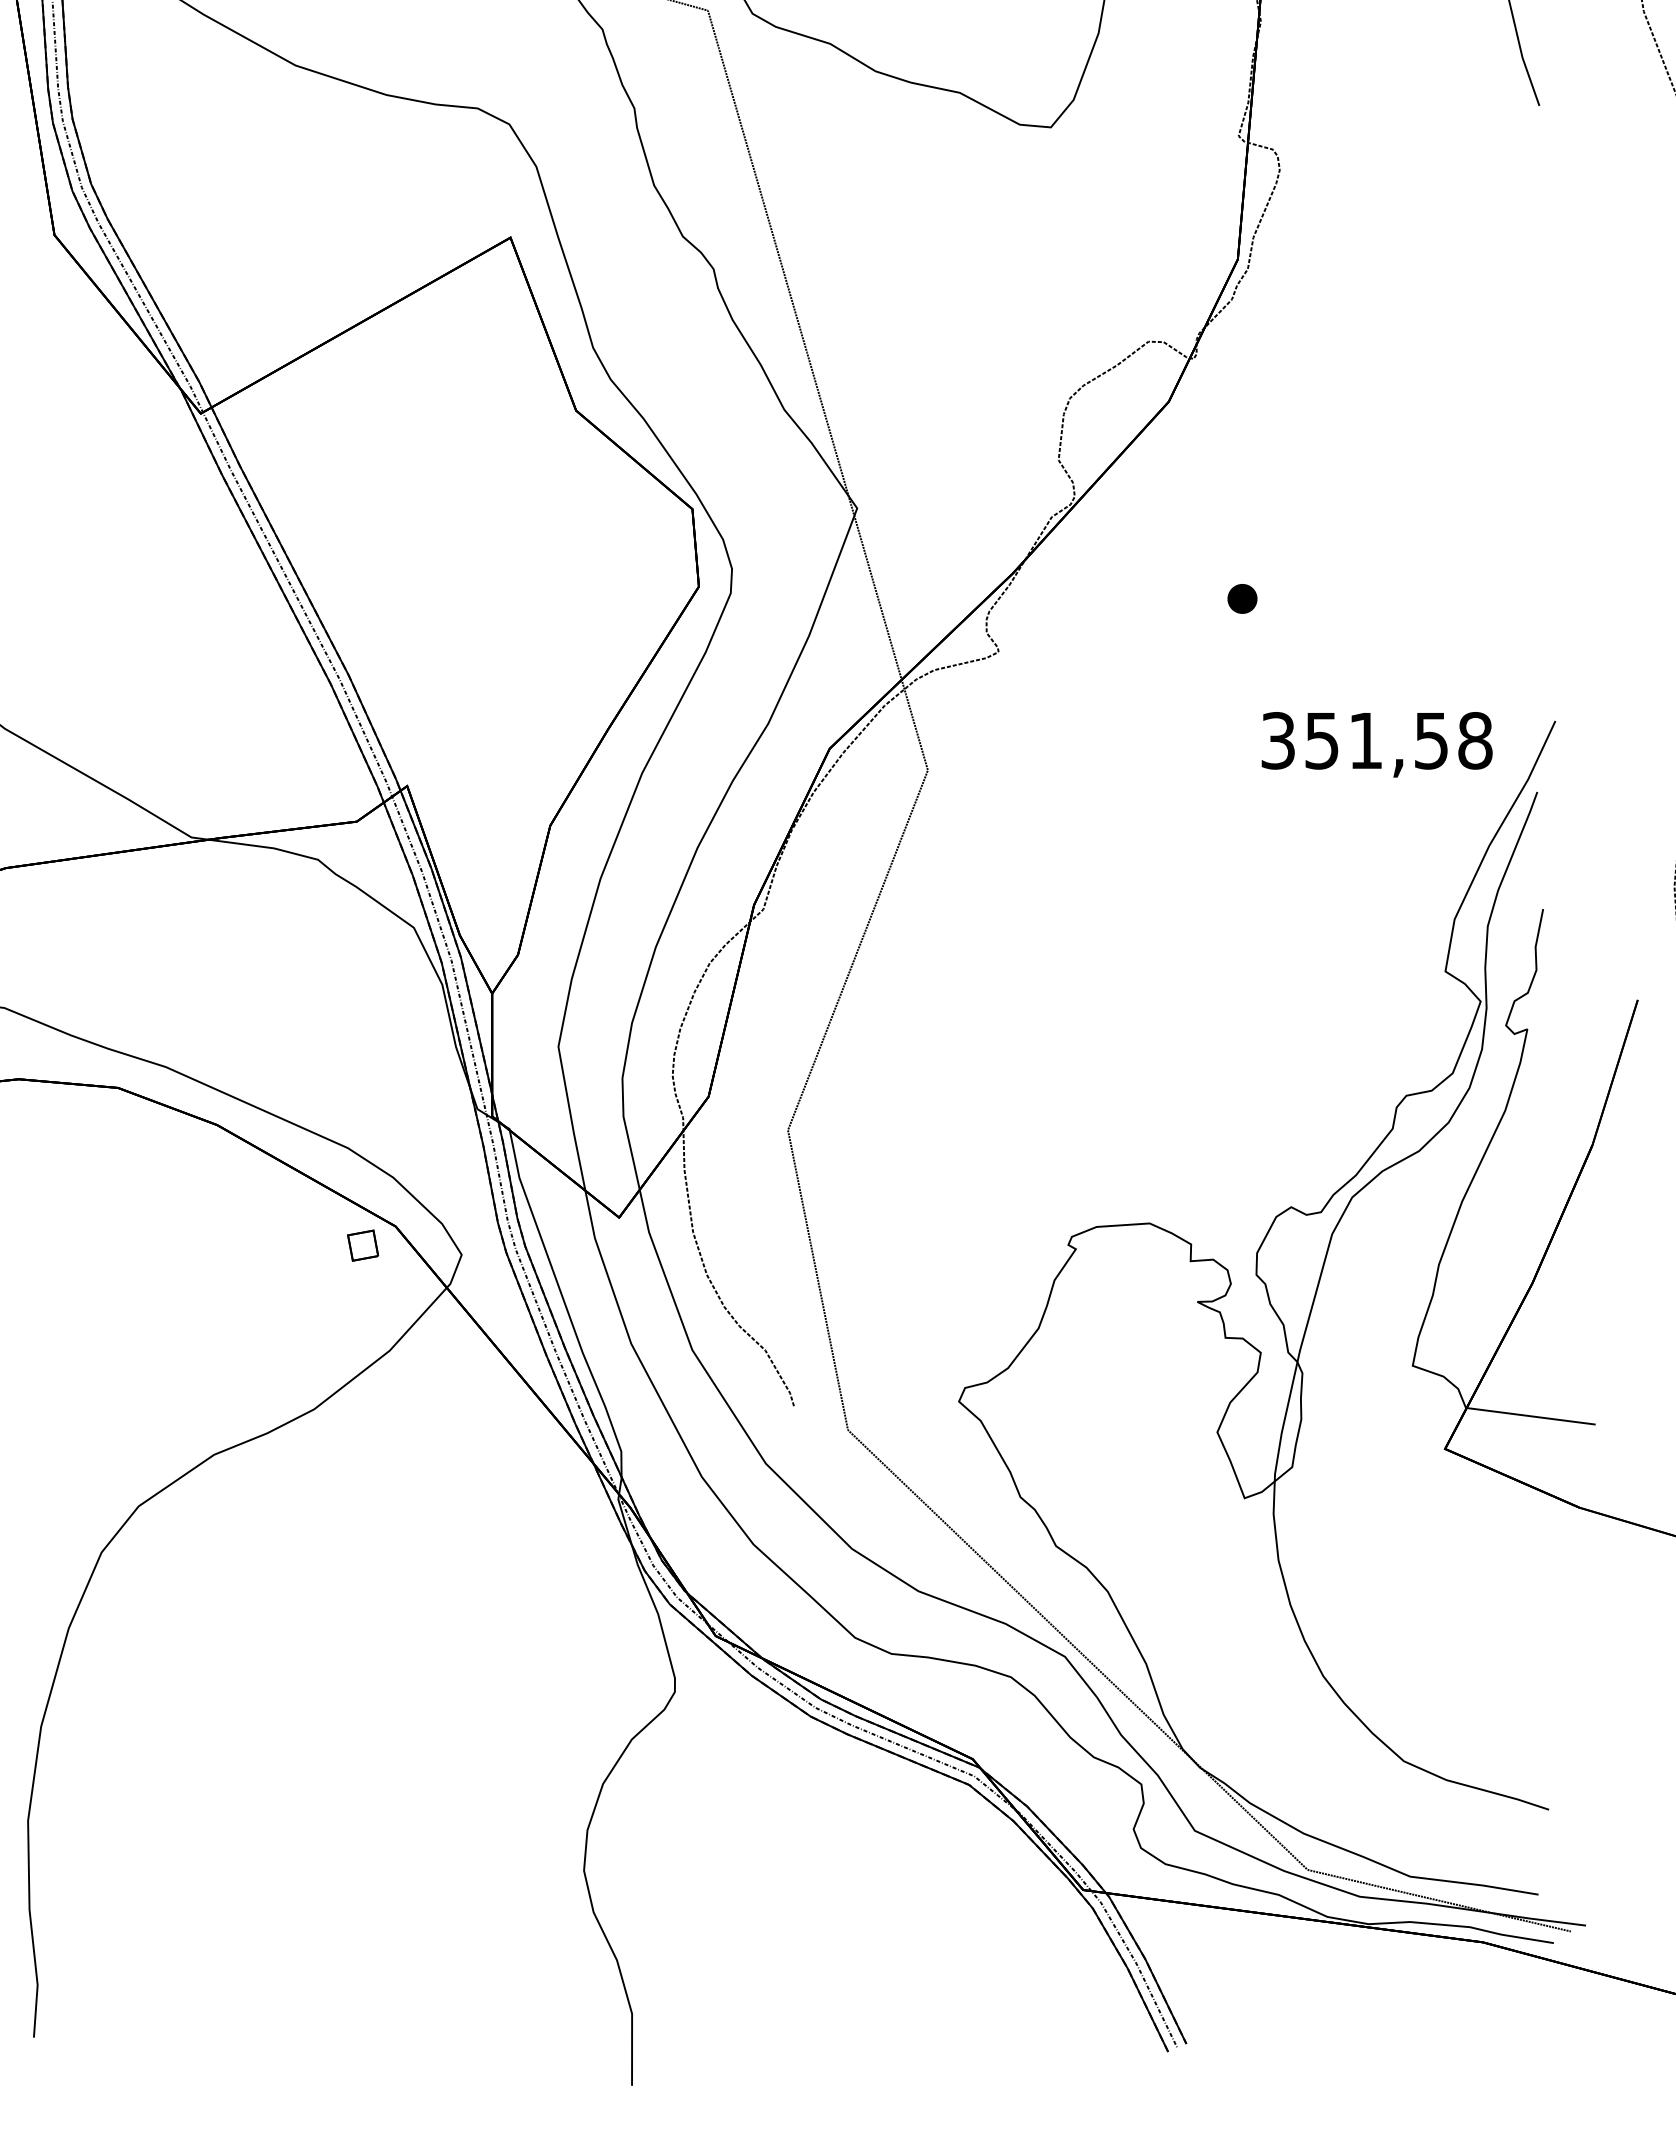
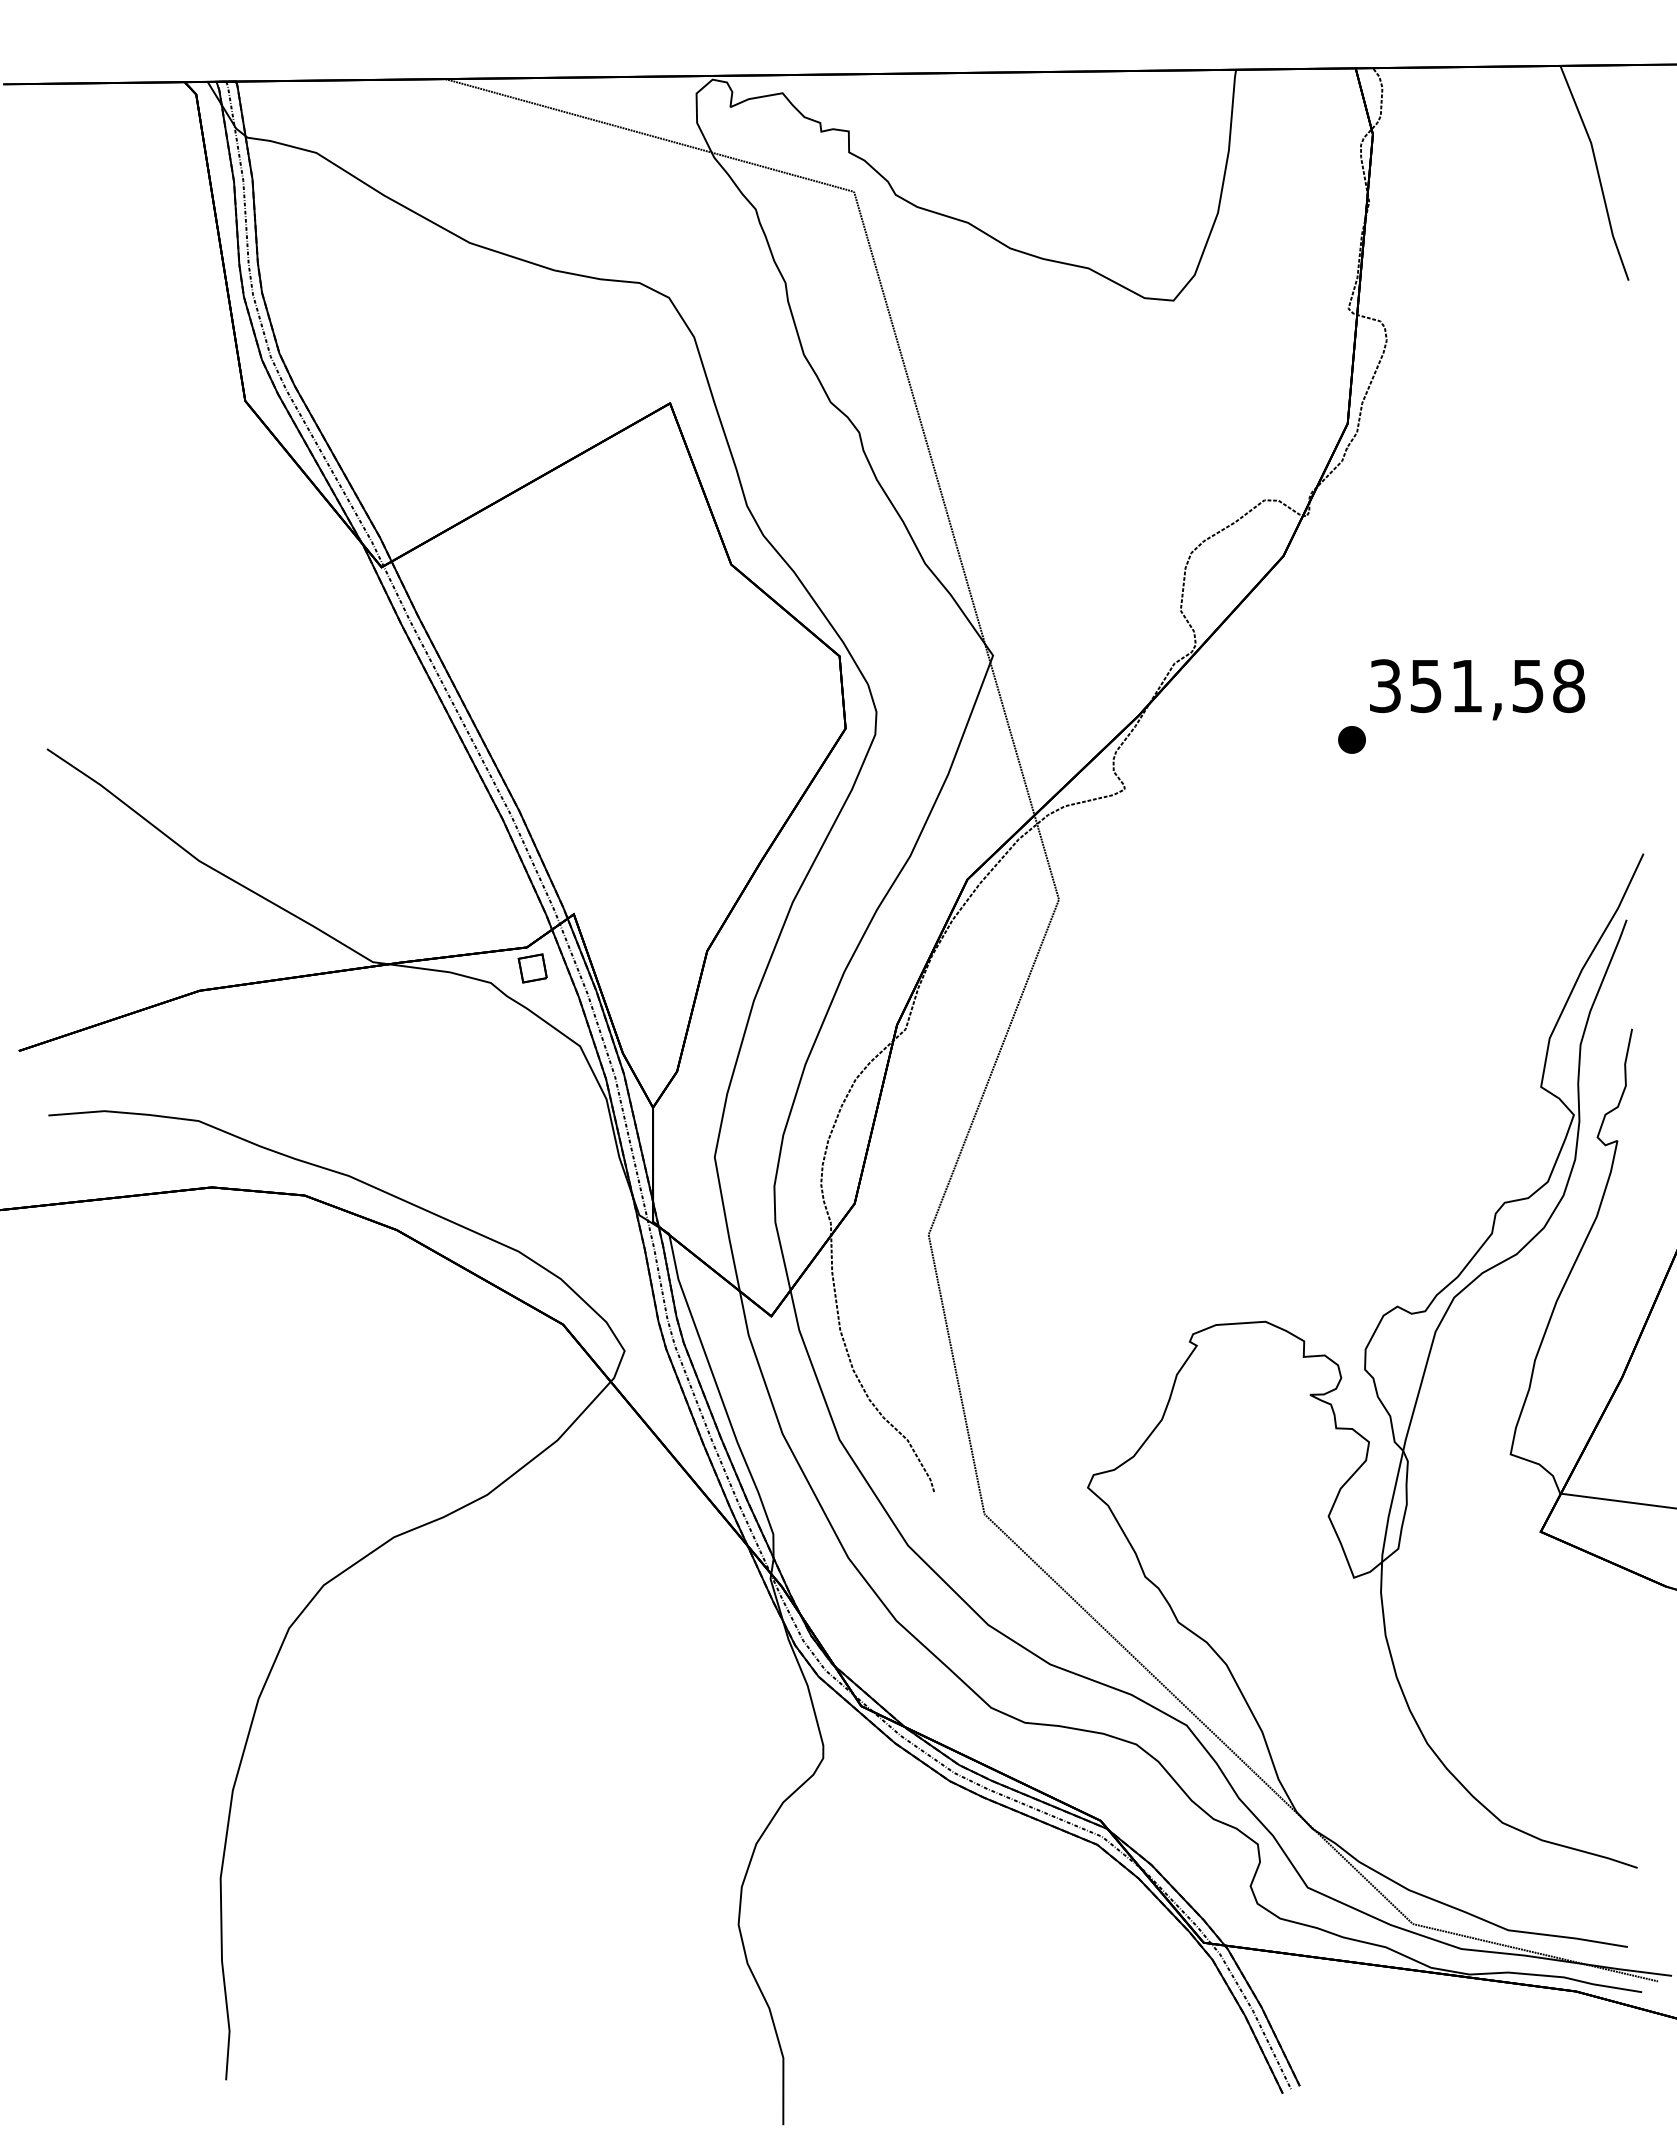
text: (1377, 744) -> (1477, 689), moved
part: (362, 1245) -> (532, 968), moved

